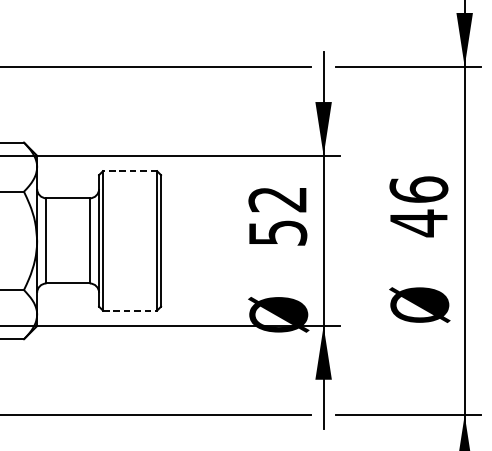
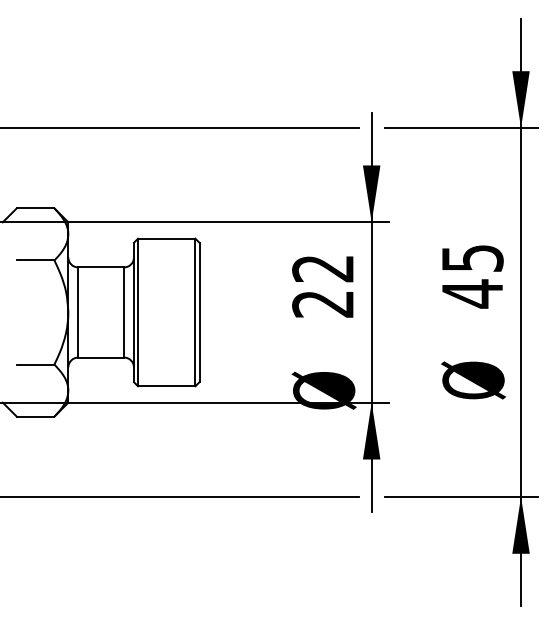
line: (129, 171) -> (166, 238), dashed -> solid
text: (418, 189) -> (472, 258), 46 -> 45
text: (278, 233) -> (323, 304), 52 -> 22
line: (129, 310) -> (166, 386), dashed -> solid

